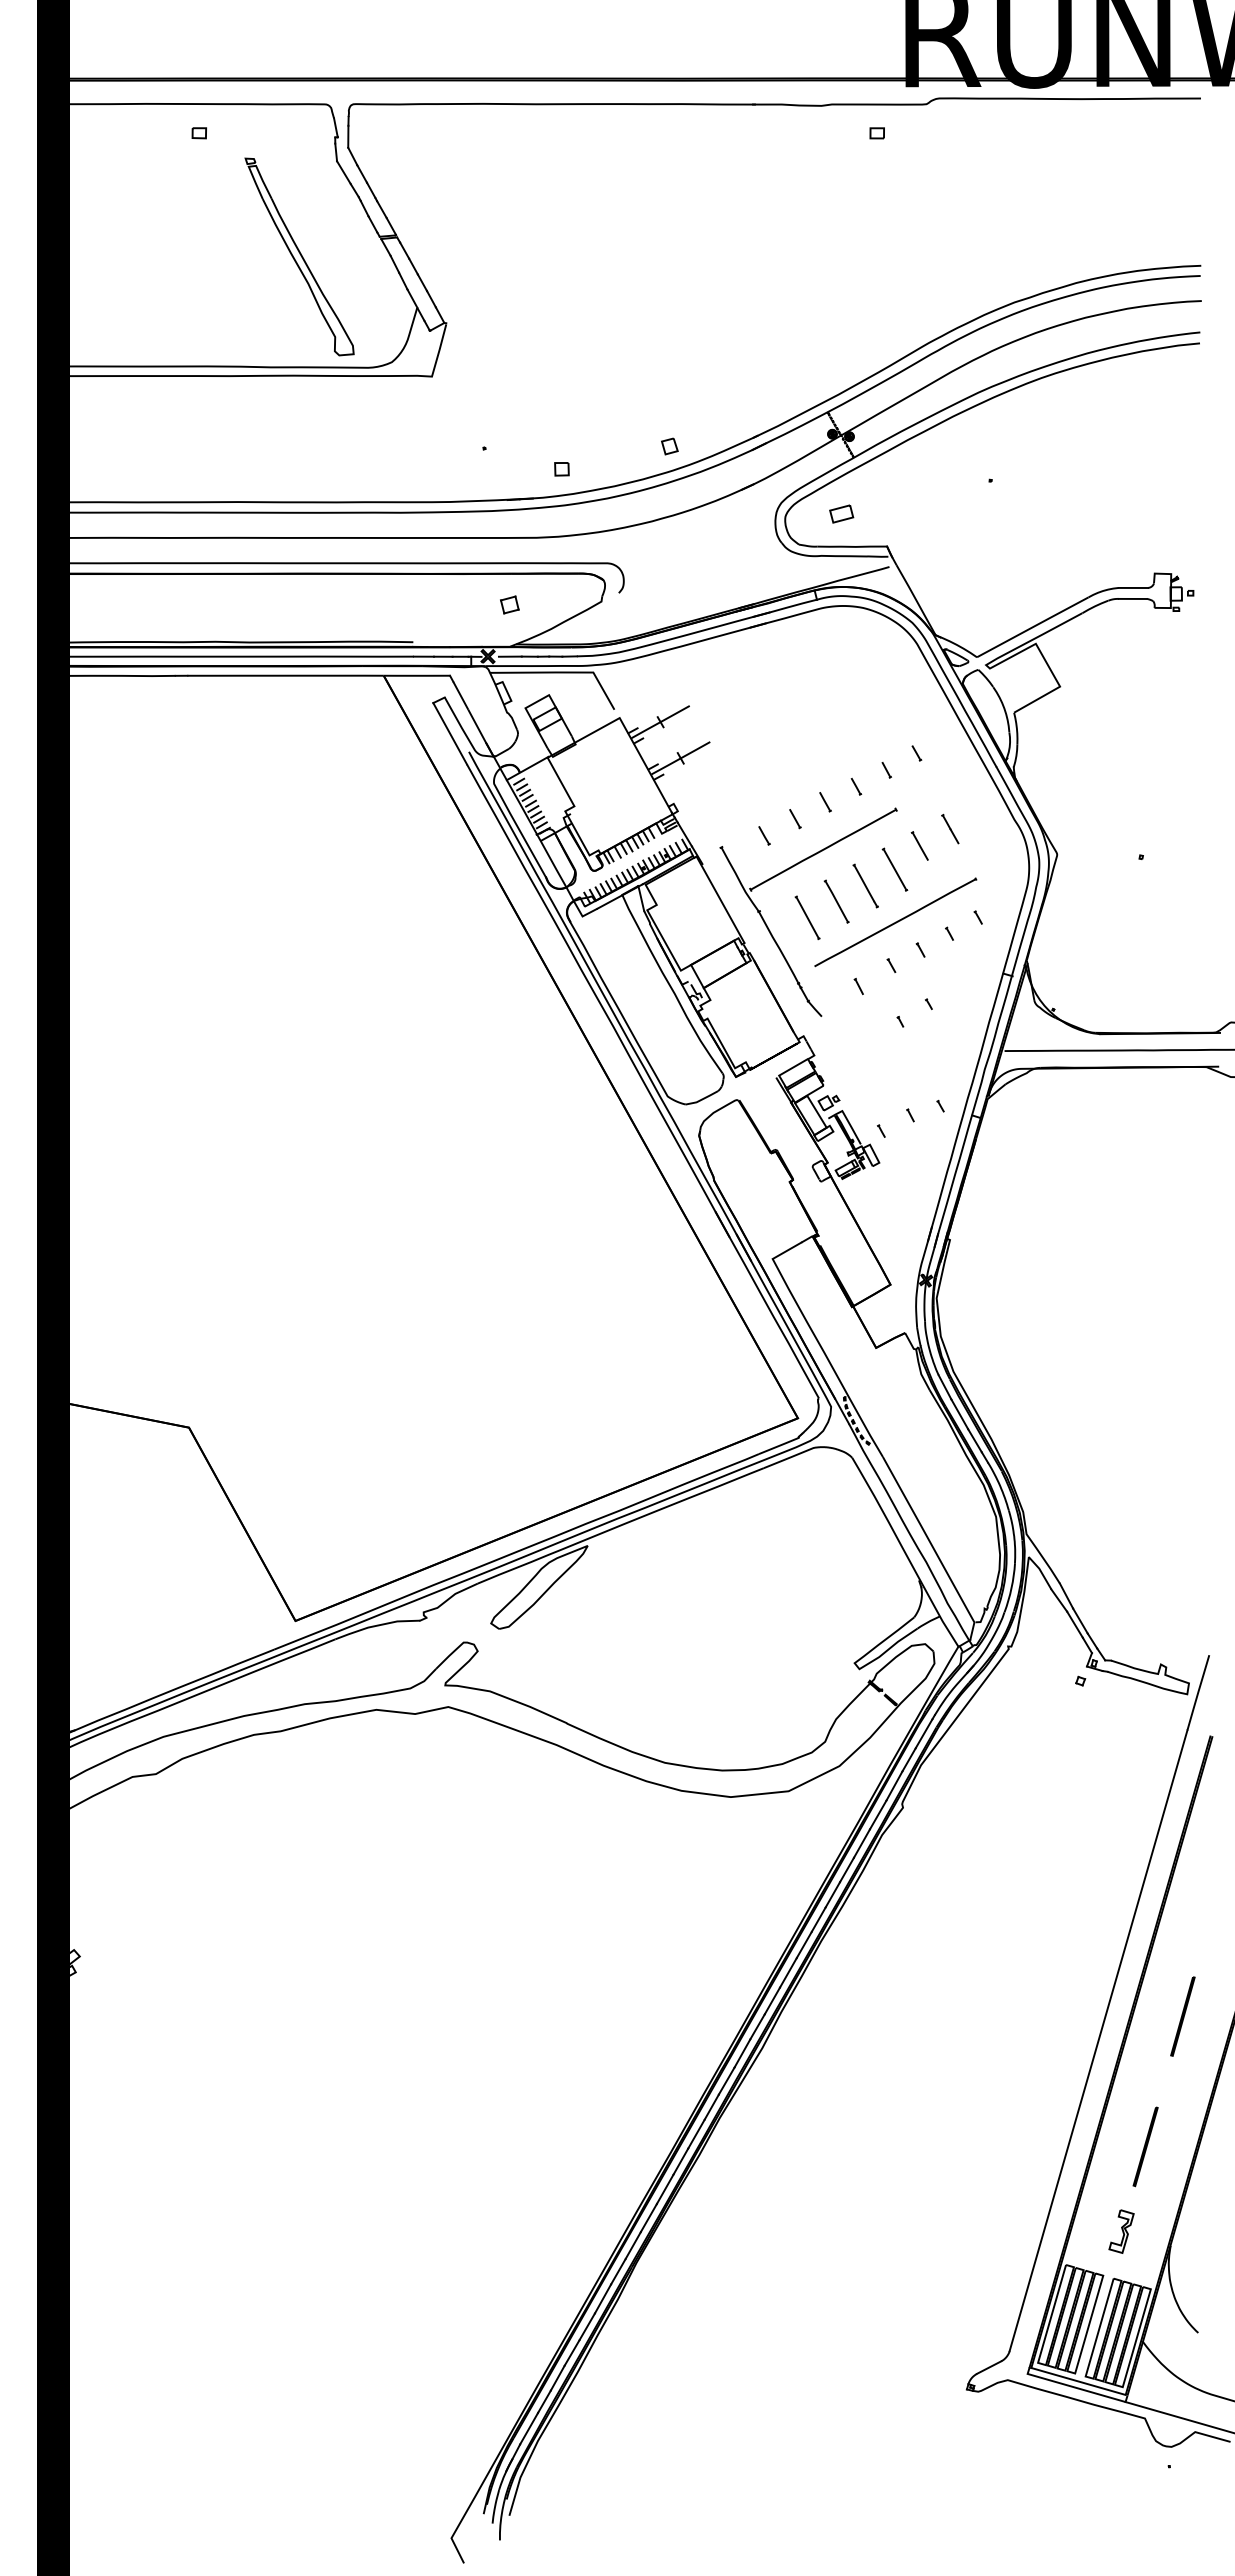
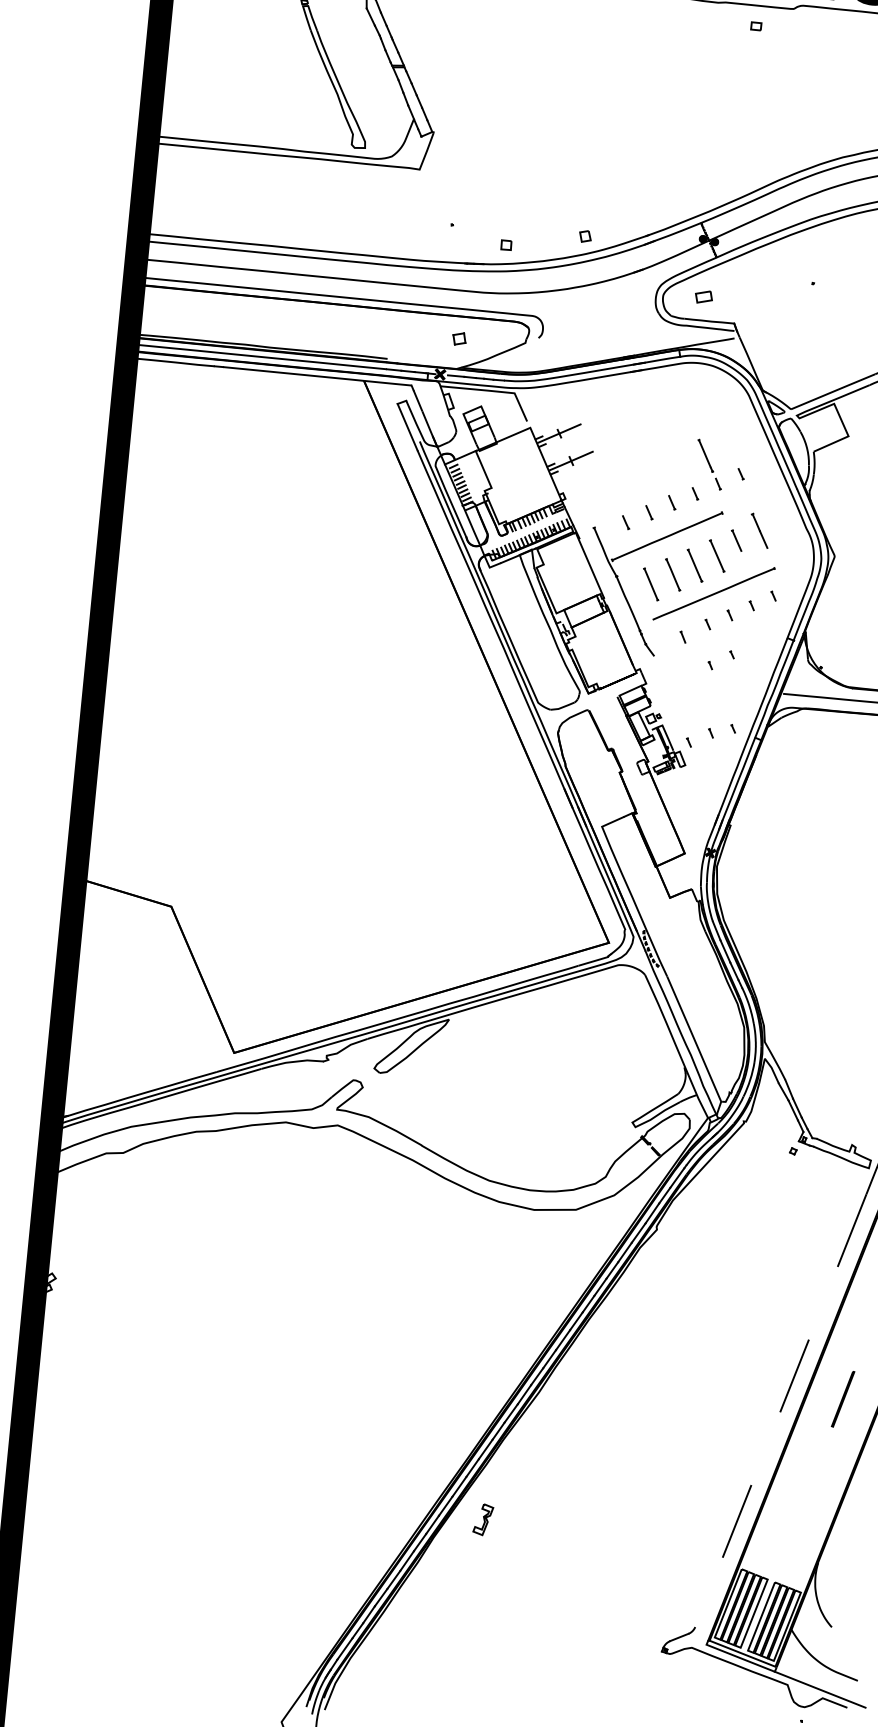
part: (865, 732) -> (705, 455), added
part: (950, 828) -> (759, 530), size x1.6
line: (1098, 2040) -> (780, 1410), solid -> dashed
line: (1145, 2146) -> (807, 1489), removed
part: (1121, 2231) -> (483, 1519), moved

